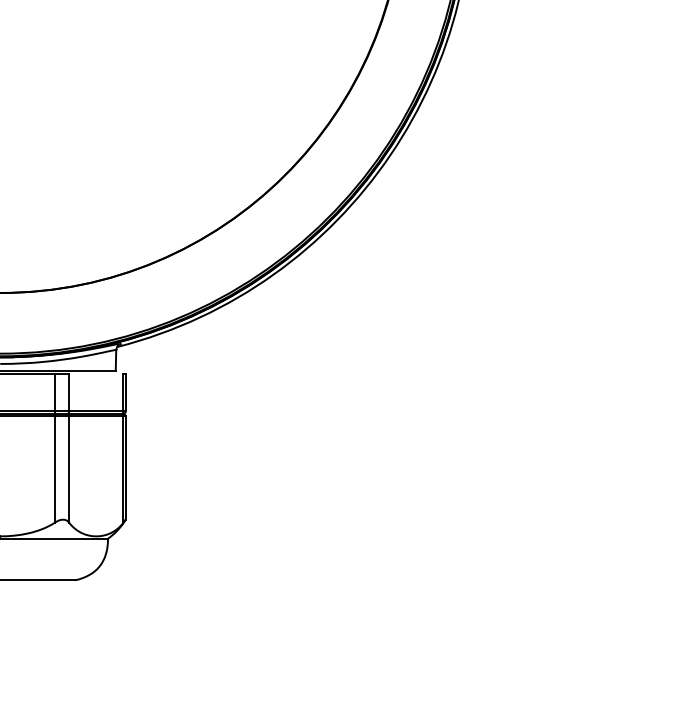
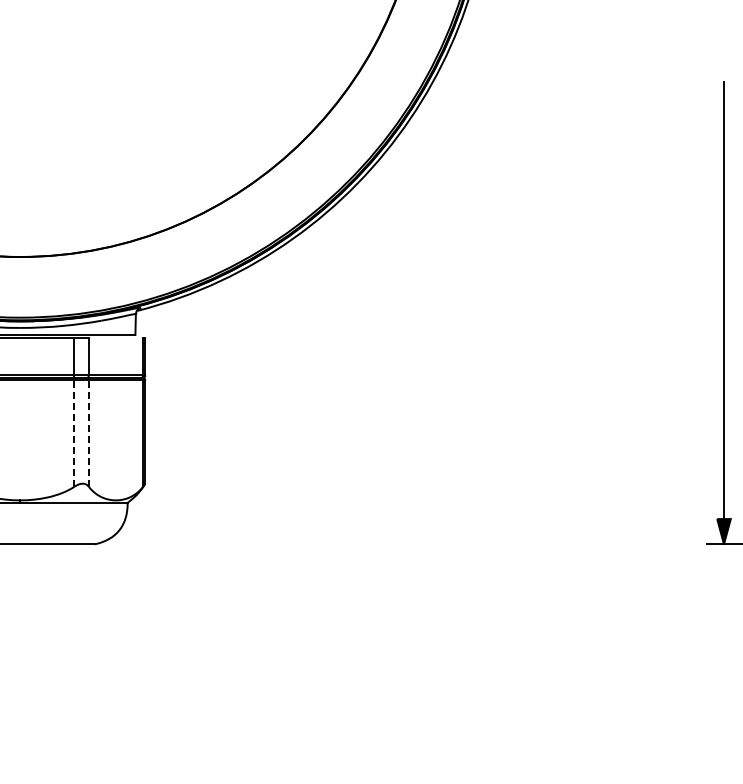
line: (54, 467) -> (74, 431), solid -> dashed
line: (68, 469) -> (88, 433), solid -> dashed

